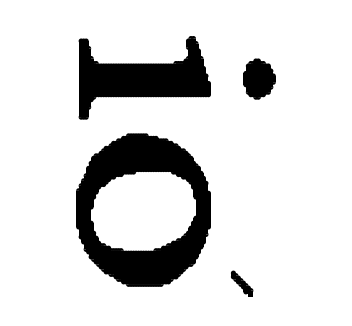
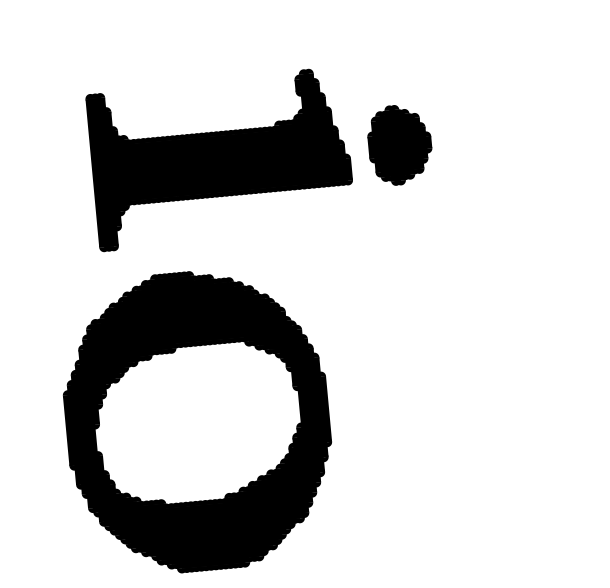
part: (144, 77) -> (220, 158), moved
part: (242, 283) -> (403, 546), removed

